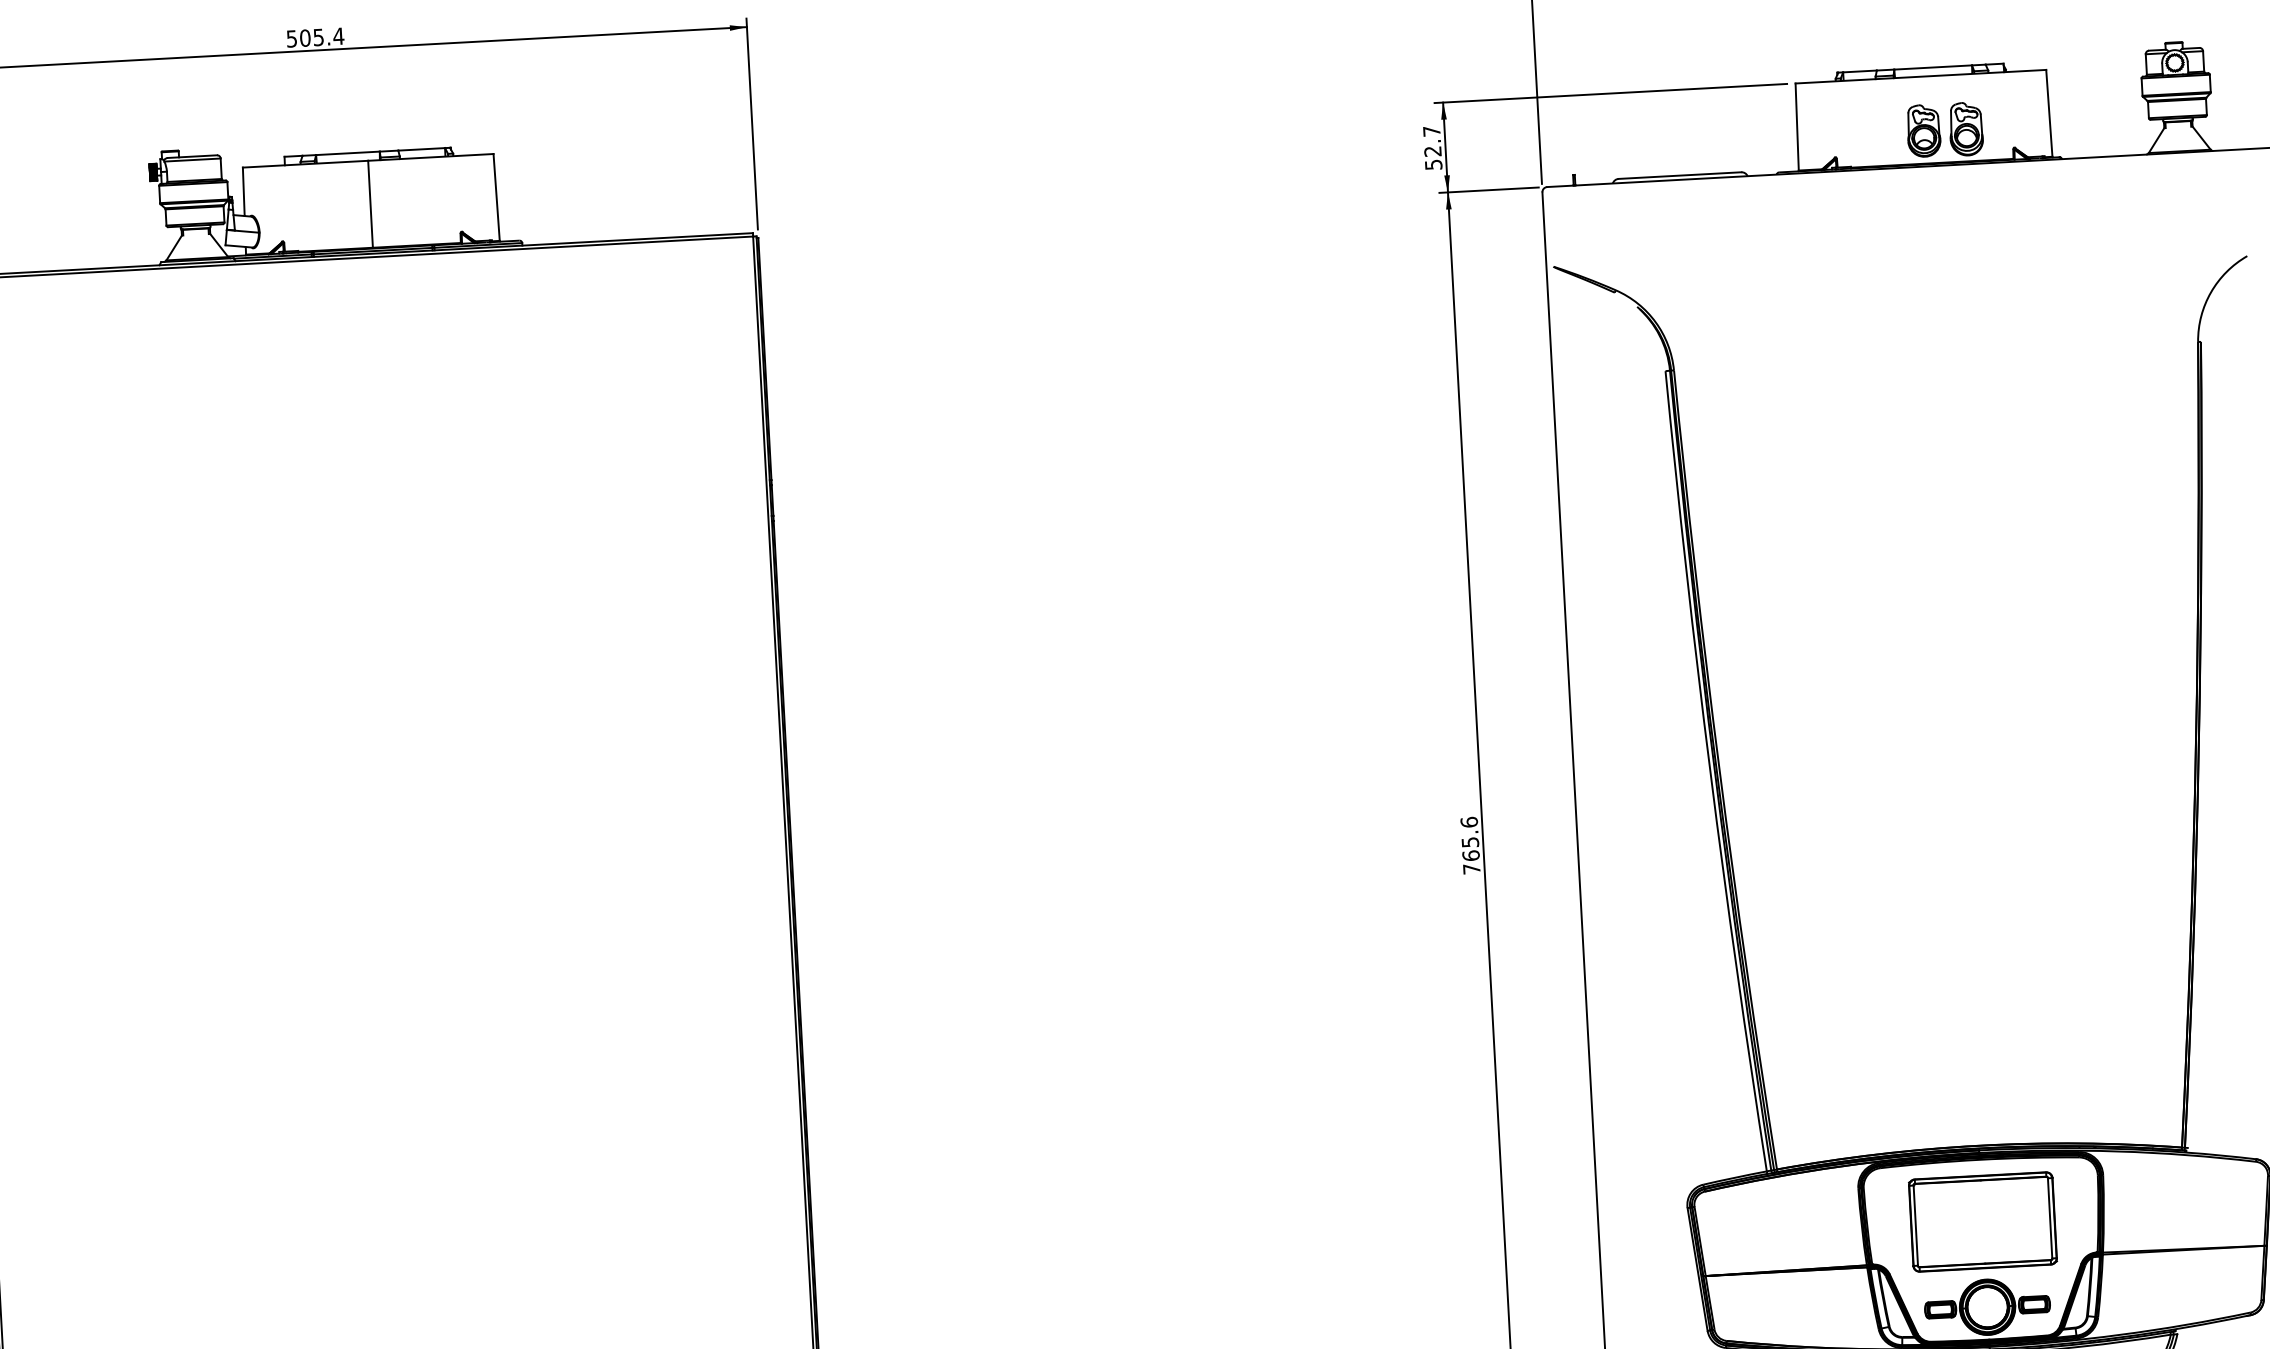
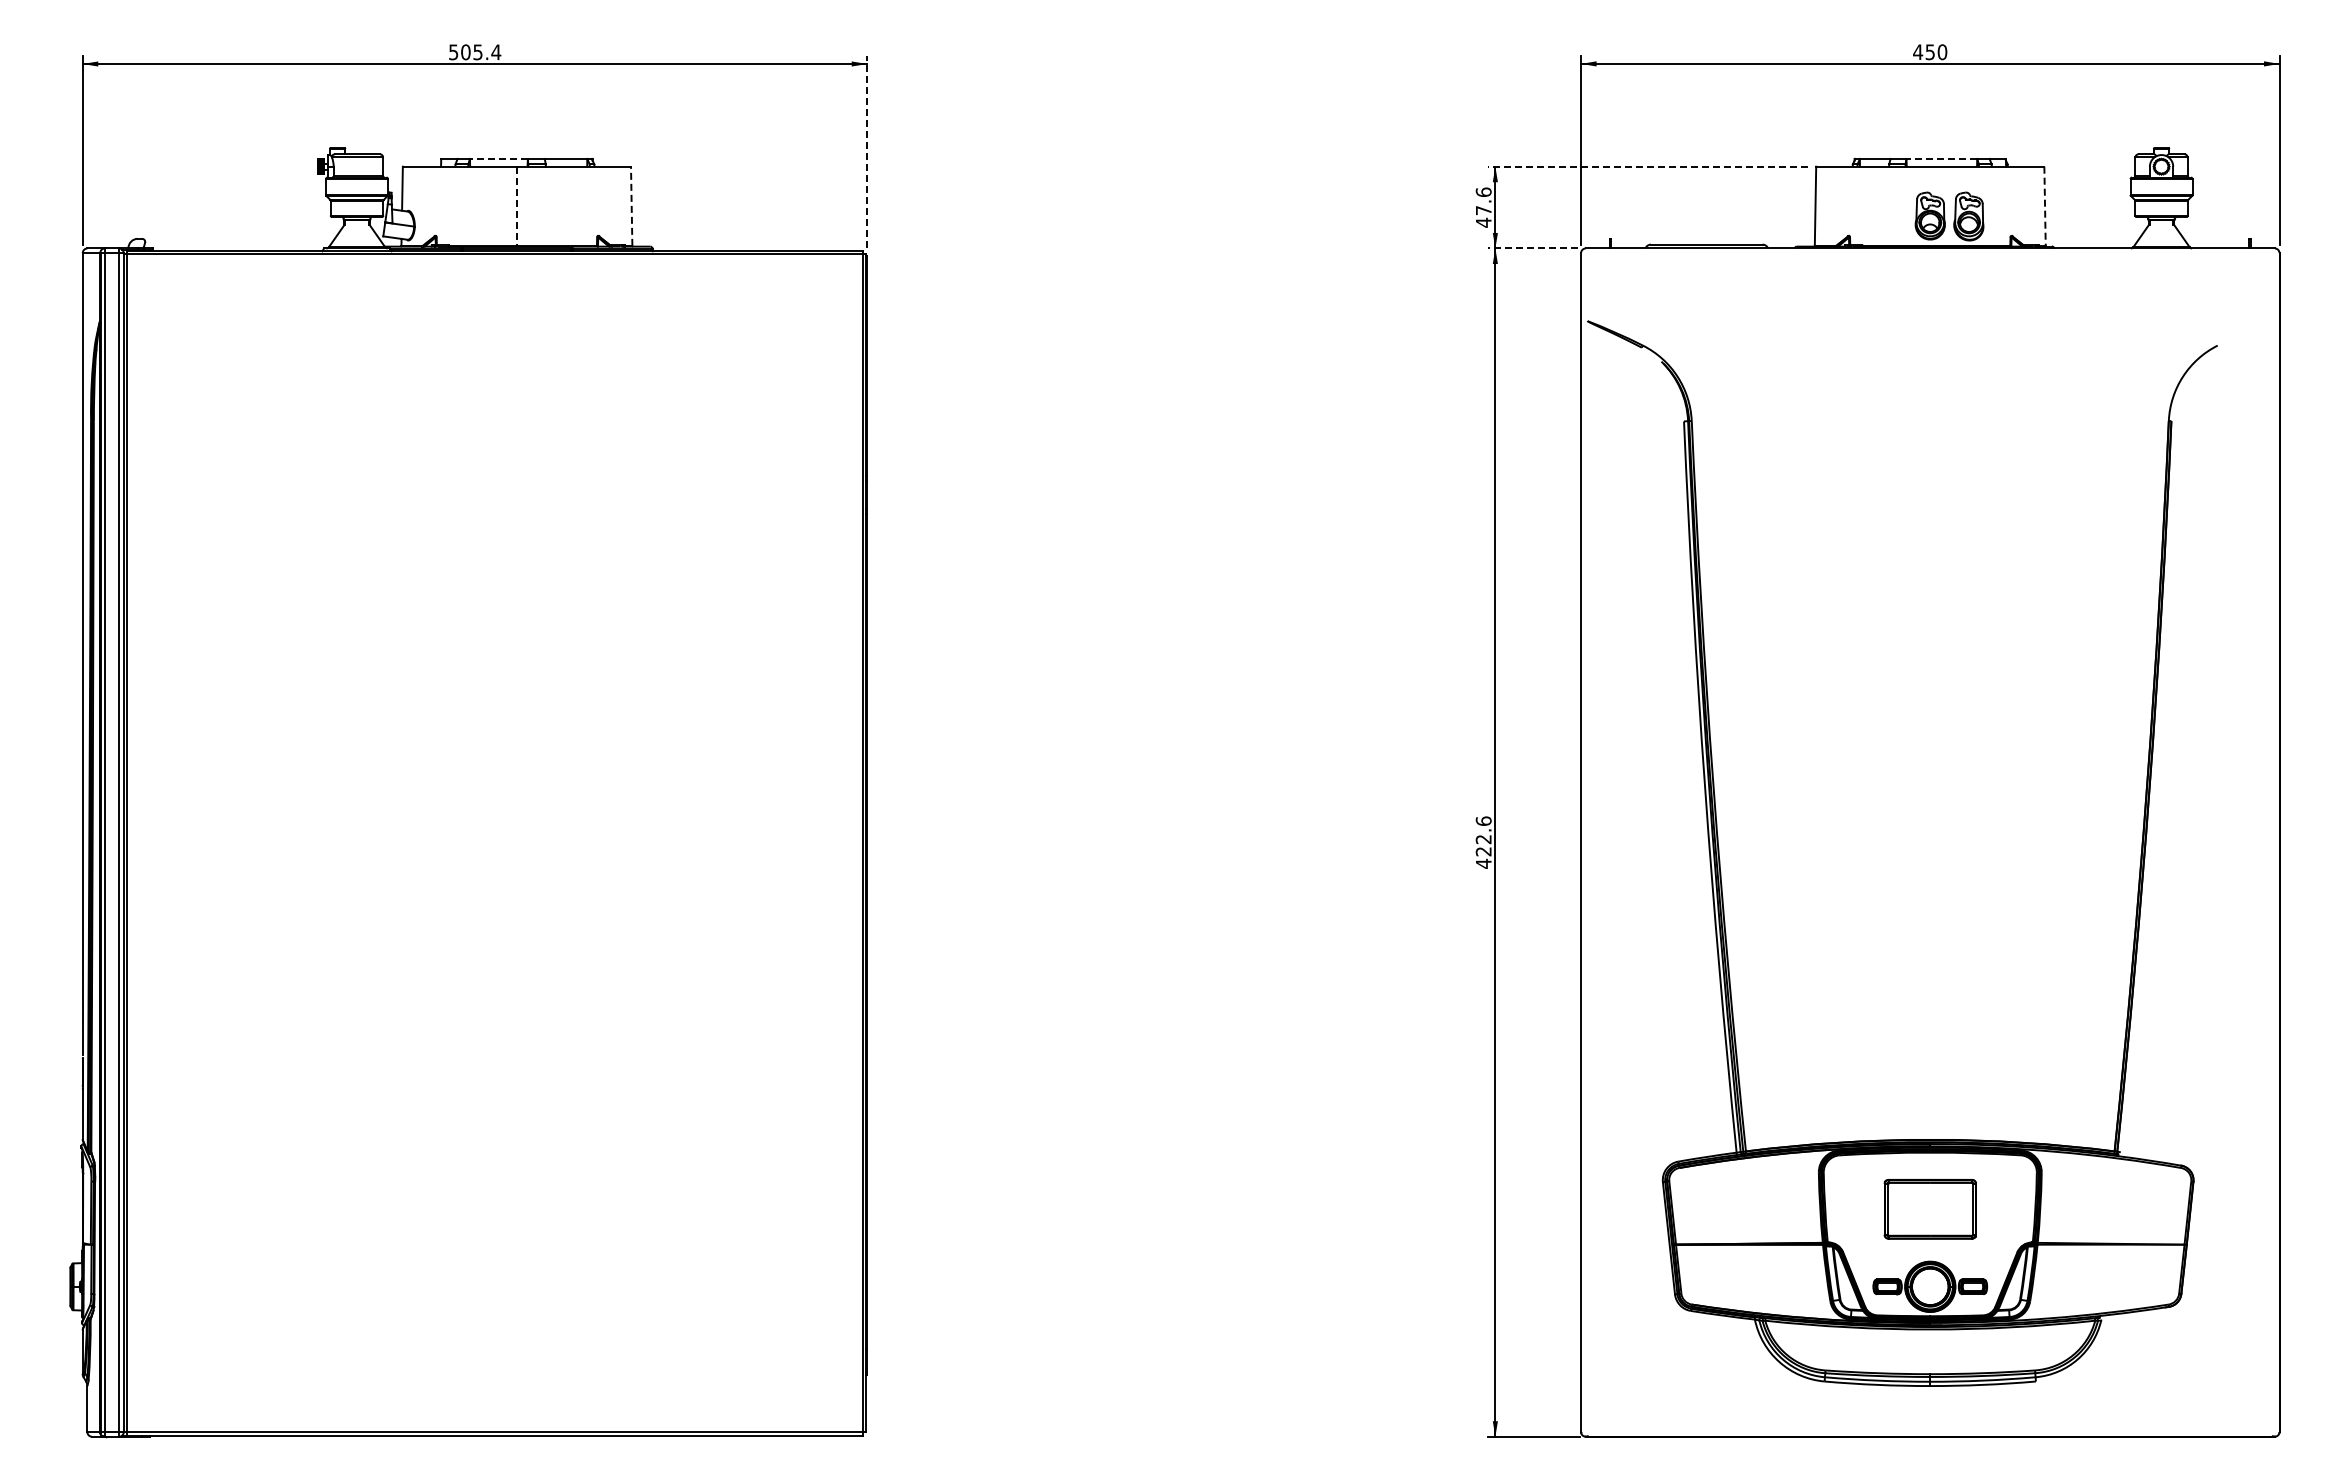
line: (1932, 67) -> (1941, 158), solid -> dashed
line: (1610, 93) -> (1647, 166), solid -> dashed
line: (2049, 113) -> (2045, 206), solid -> dashed
line: (752, 124) -> (867, 152), solid -> dashed
text: (1432, 148) -> (1483, 207), 52.7 -> 47.6
line: (347, 152) -> (498, 158), solid -> dashed
line: (1488, 190) -> (1532, 248), solid -> dashed
line: (496, 197) -> (631, 206), solid -> dashed
line: (370, 204) -> (516, 206), solid -> dashed
text: (1470, 855) -> (1483, 851), 765.6 -> 422.6
part: (1983, 1222) -> (1930, 1209), size x0.7

